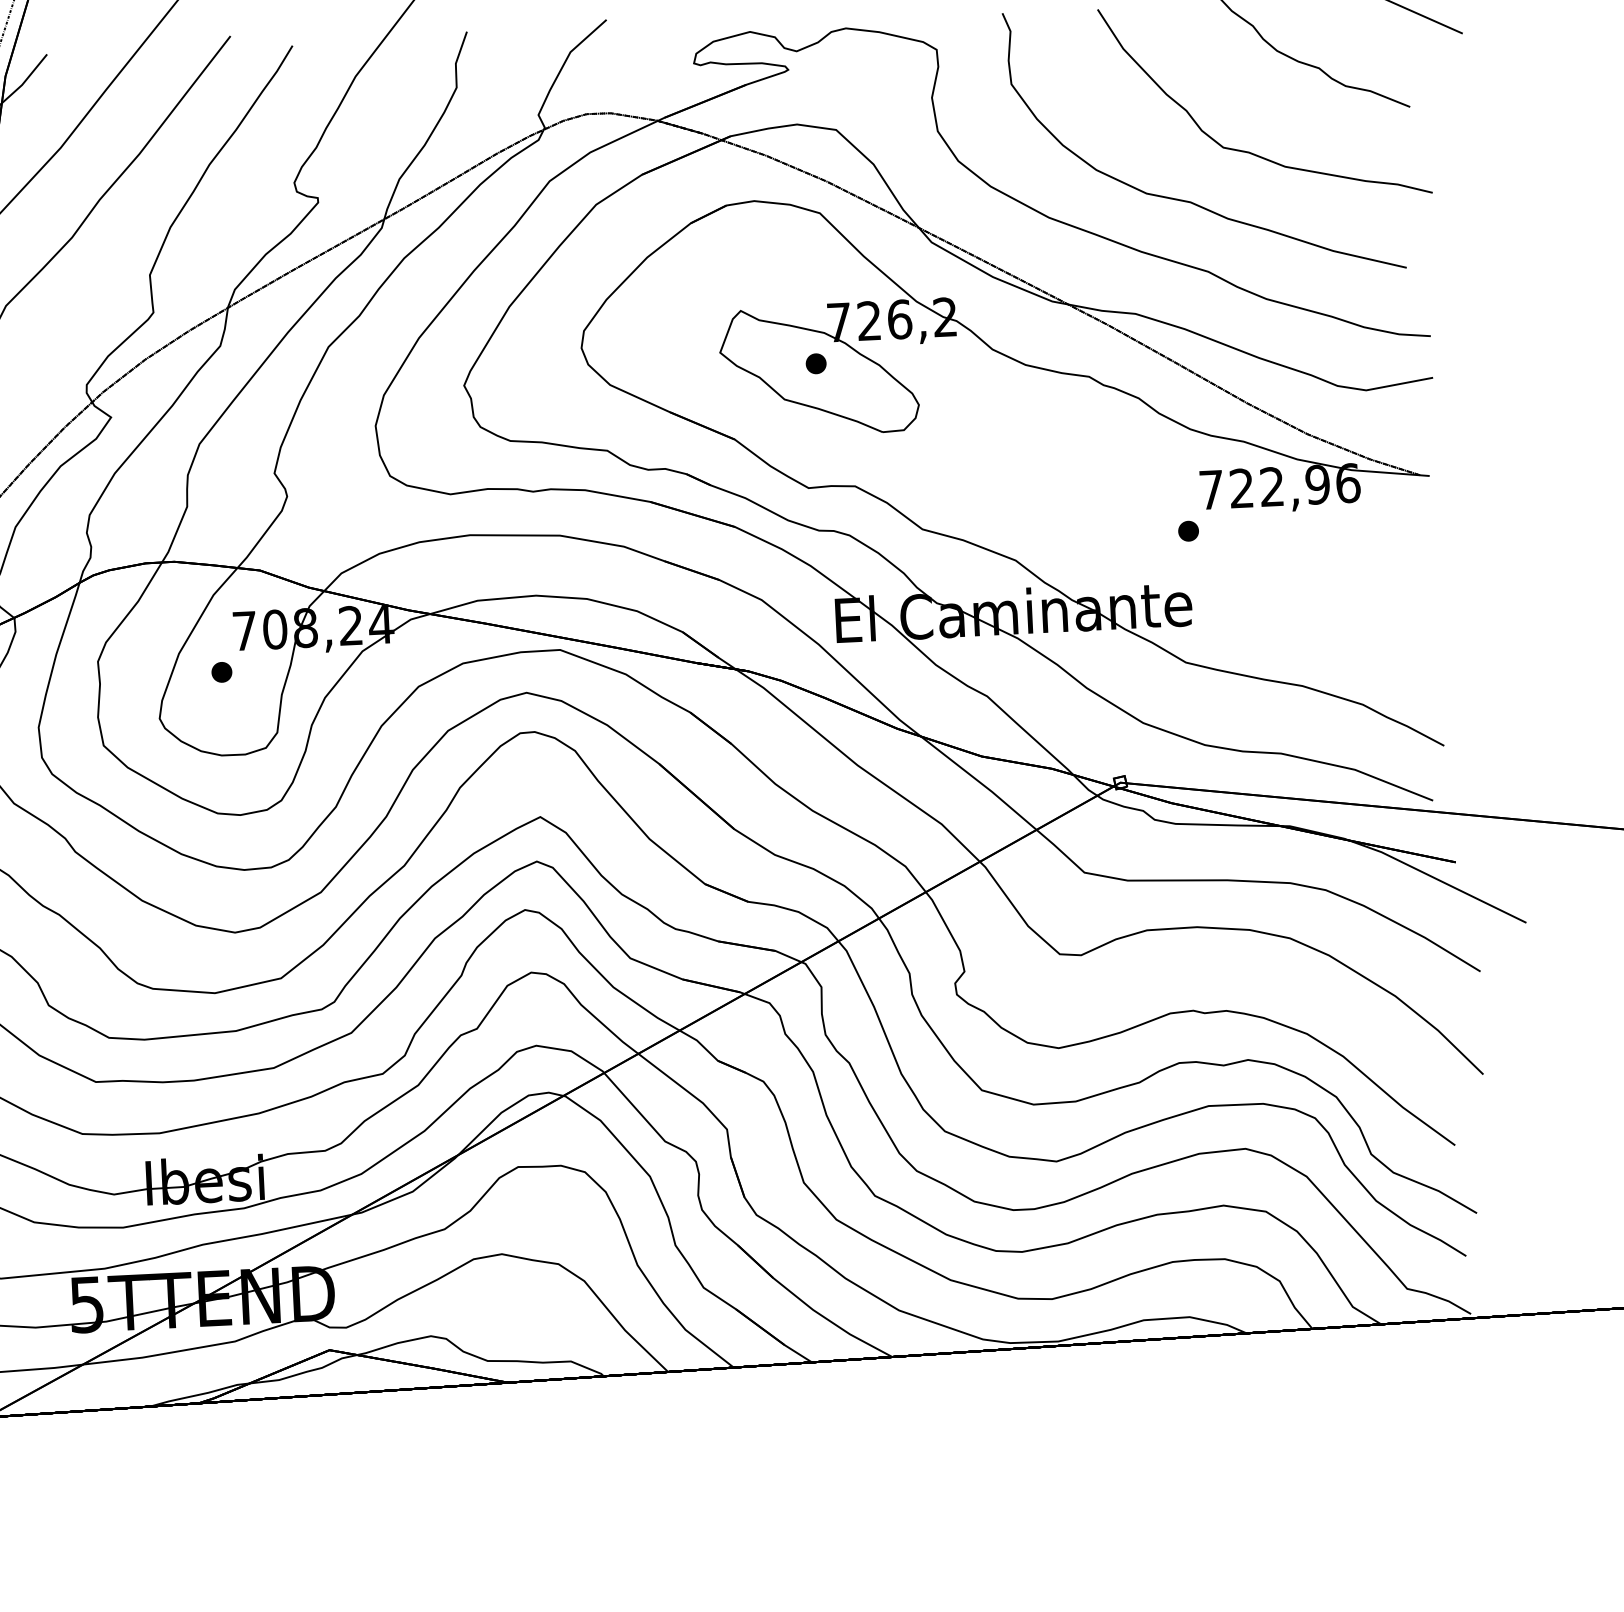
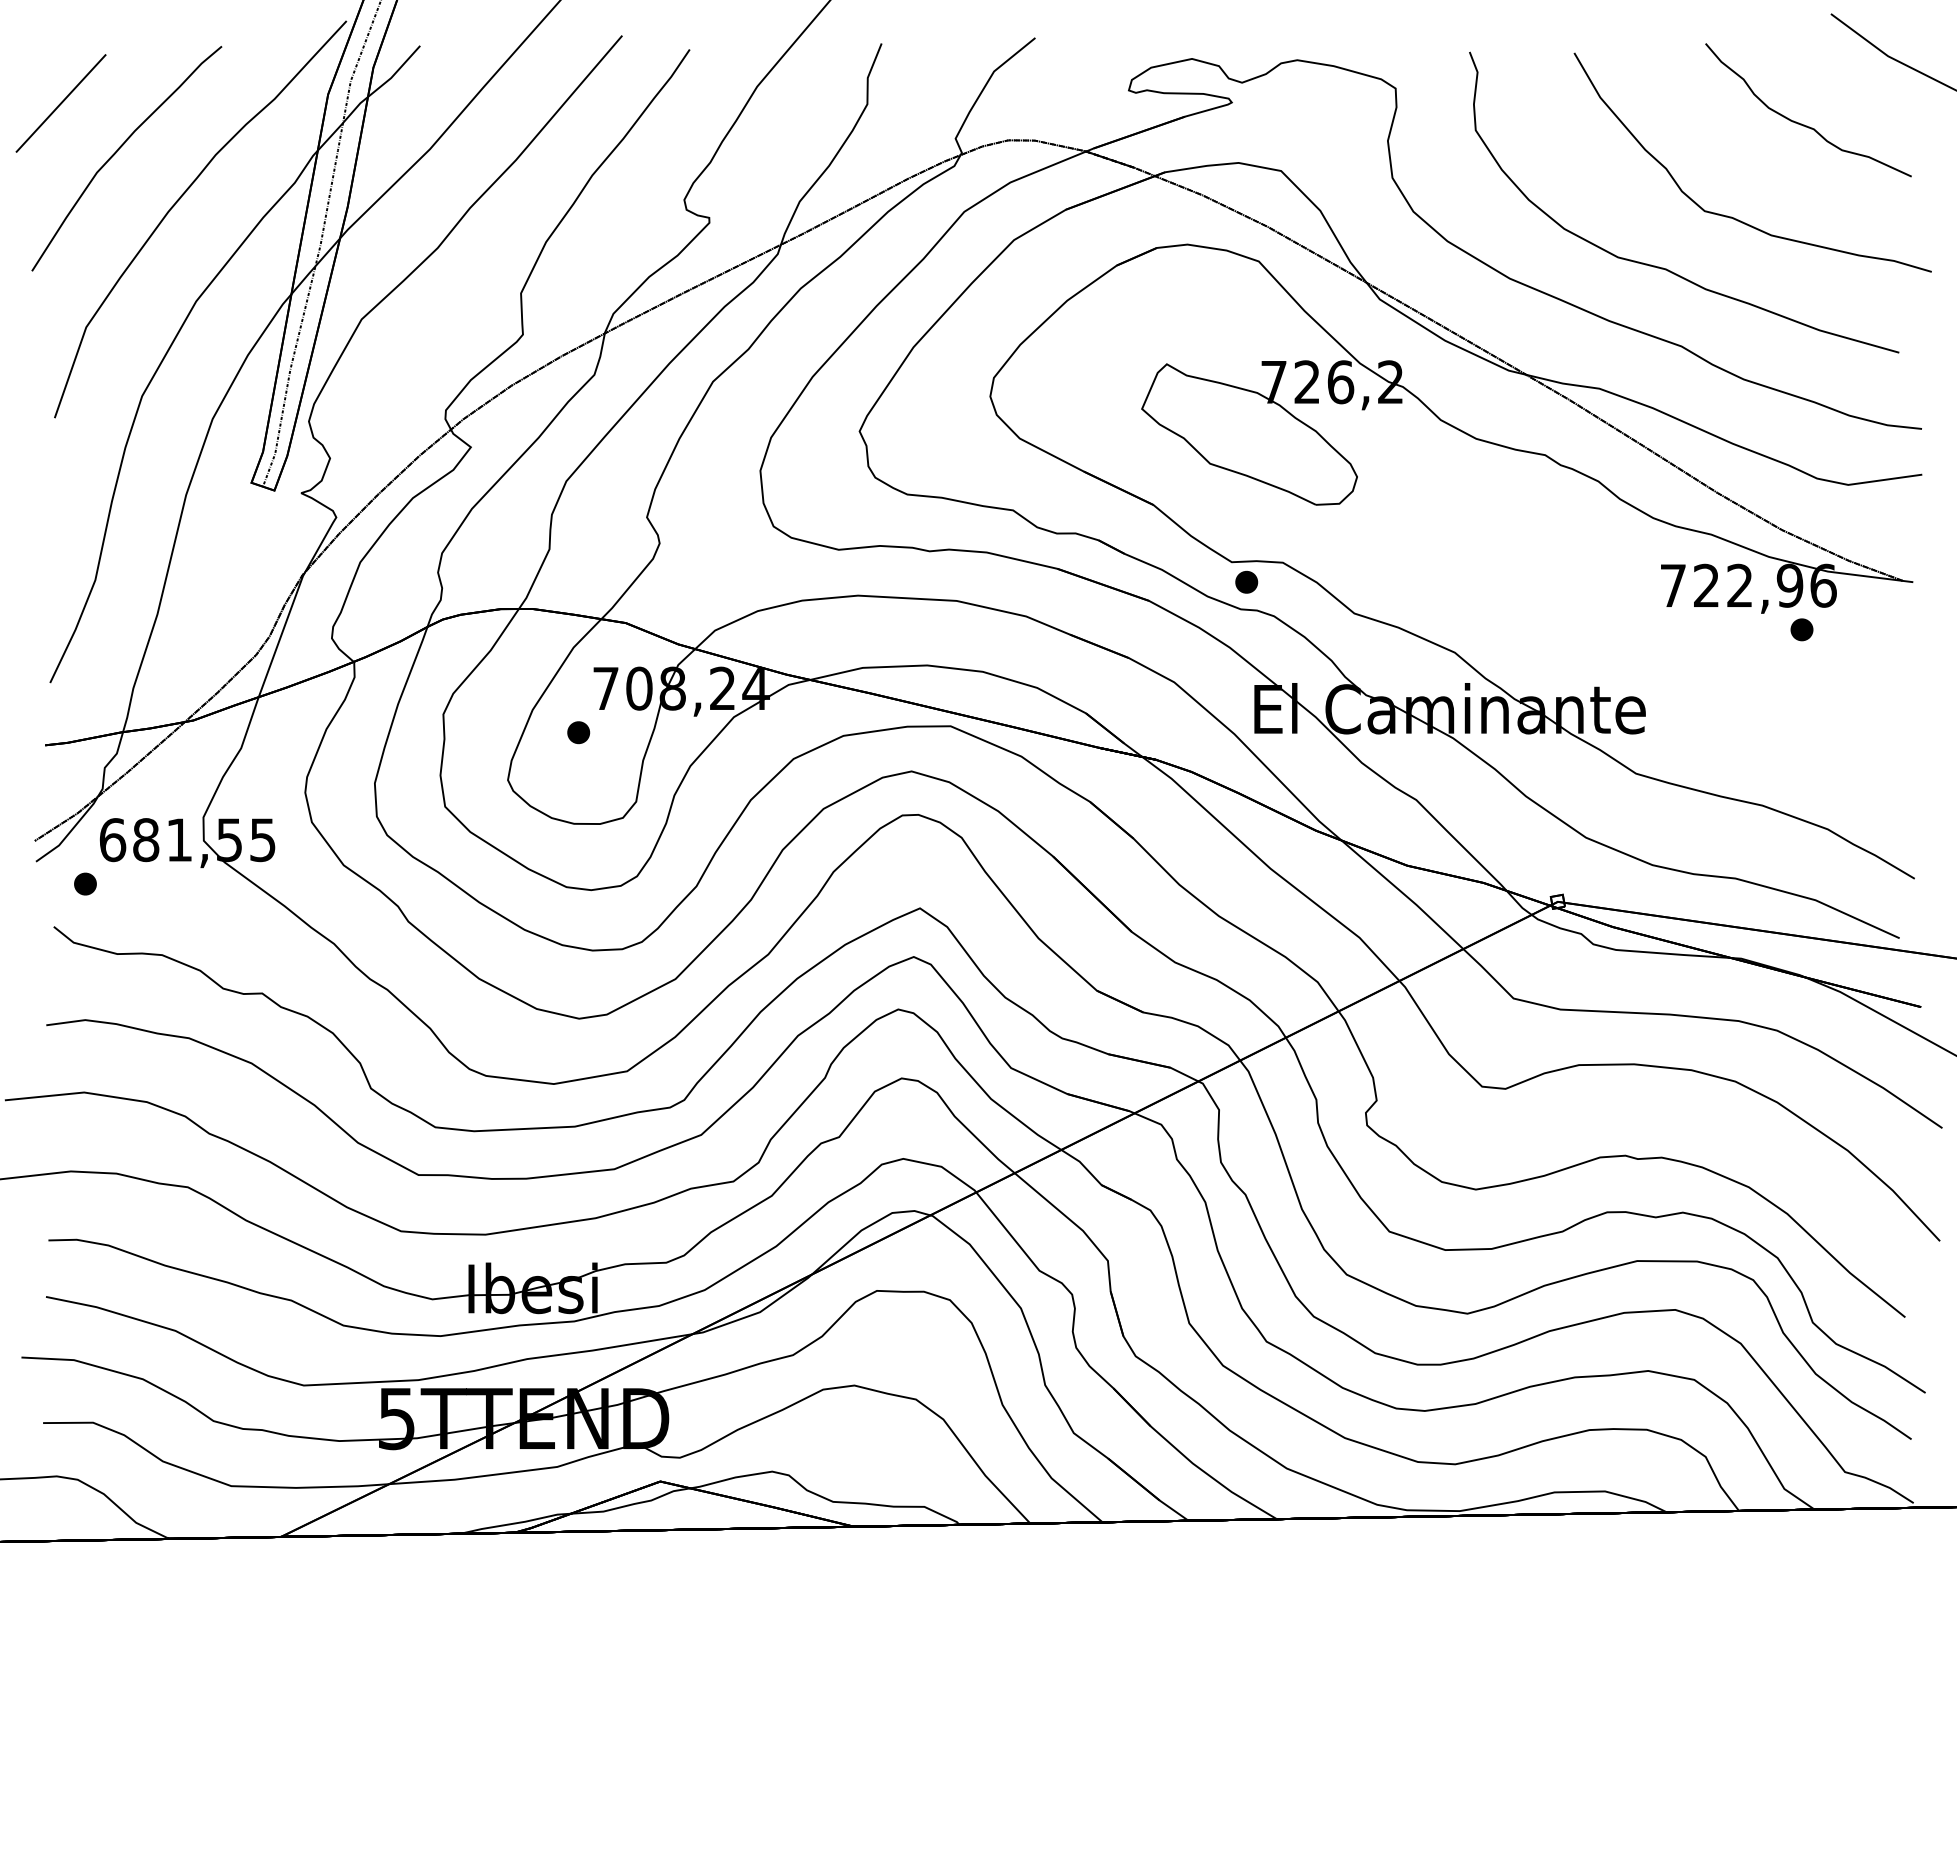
part: (815, 363) -> (1246, 581), moved
part: (1188, 530) -> (1801, 629), moved

